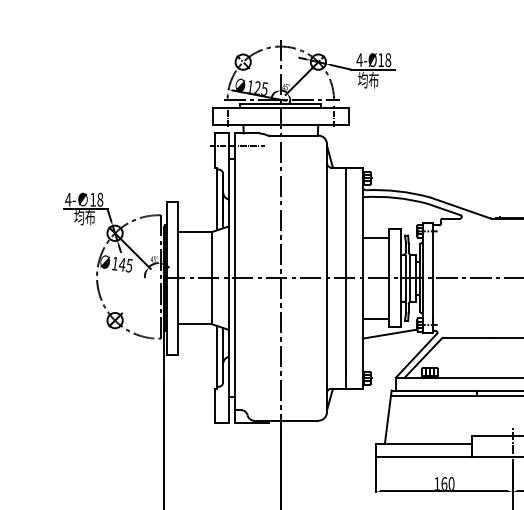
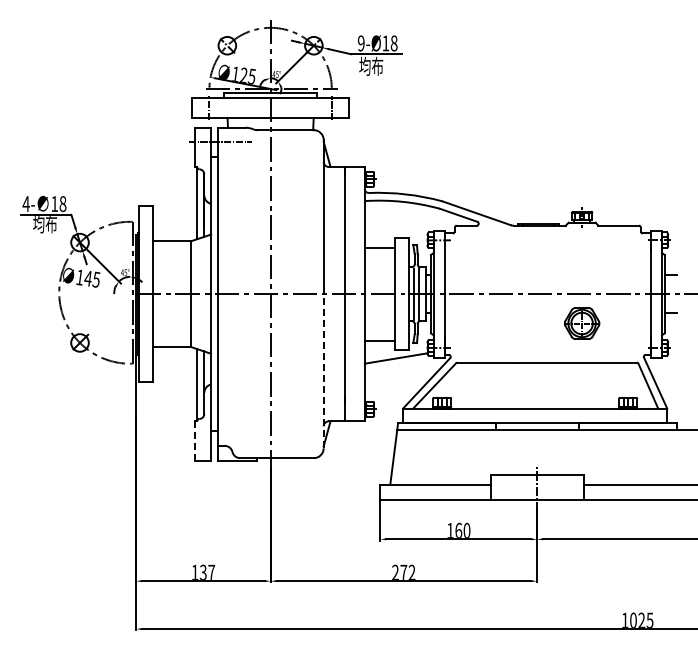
text: (358, 60) -> (360, 43), 4-Ø18 -> 9-Ø18
line: (326, 344) -> (323, 370), solid -> dashed
line: (215, 406) -> (195, 441), solid -> dashed

